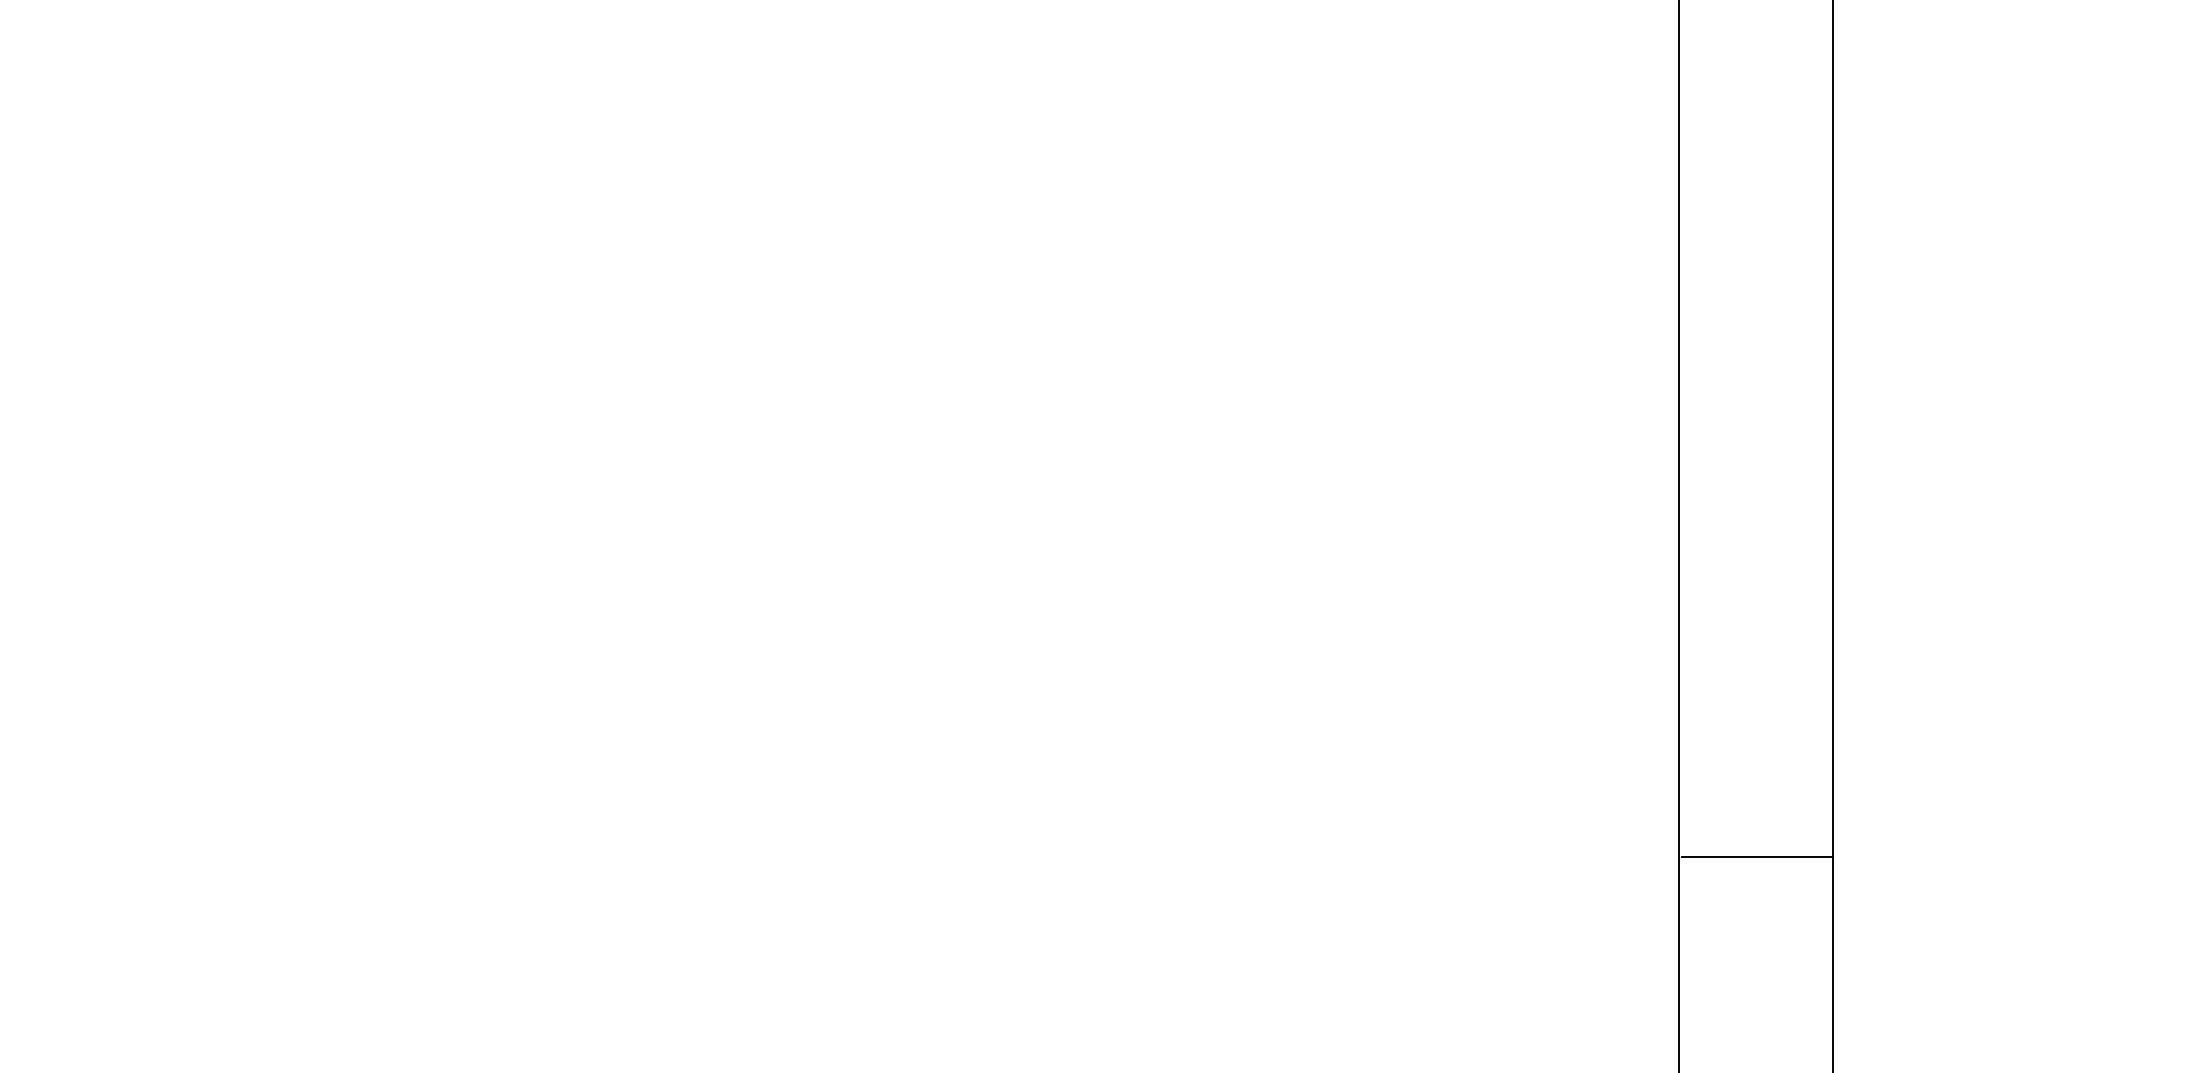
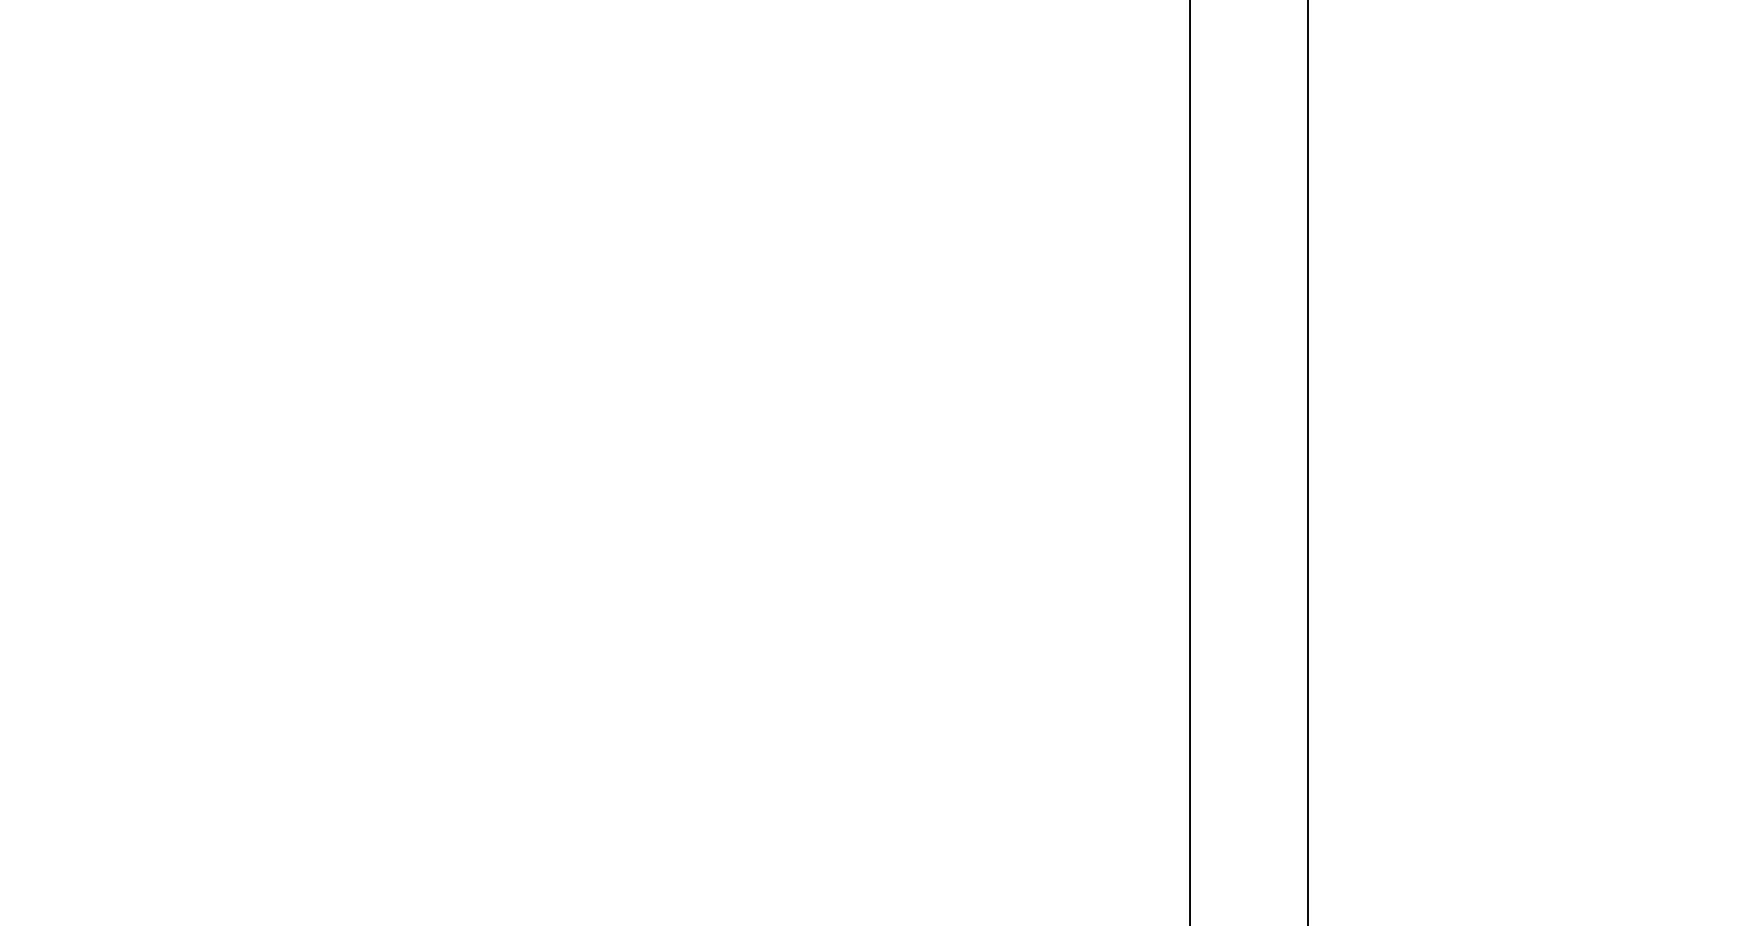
line: (1756, 857) -> (1249, 742), removed

